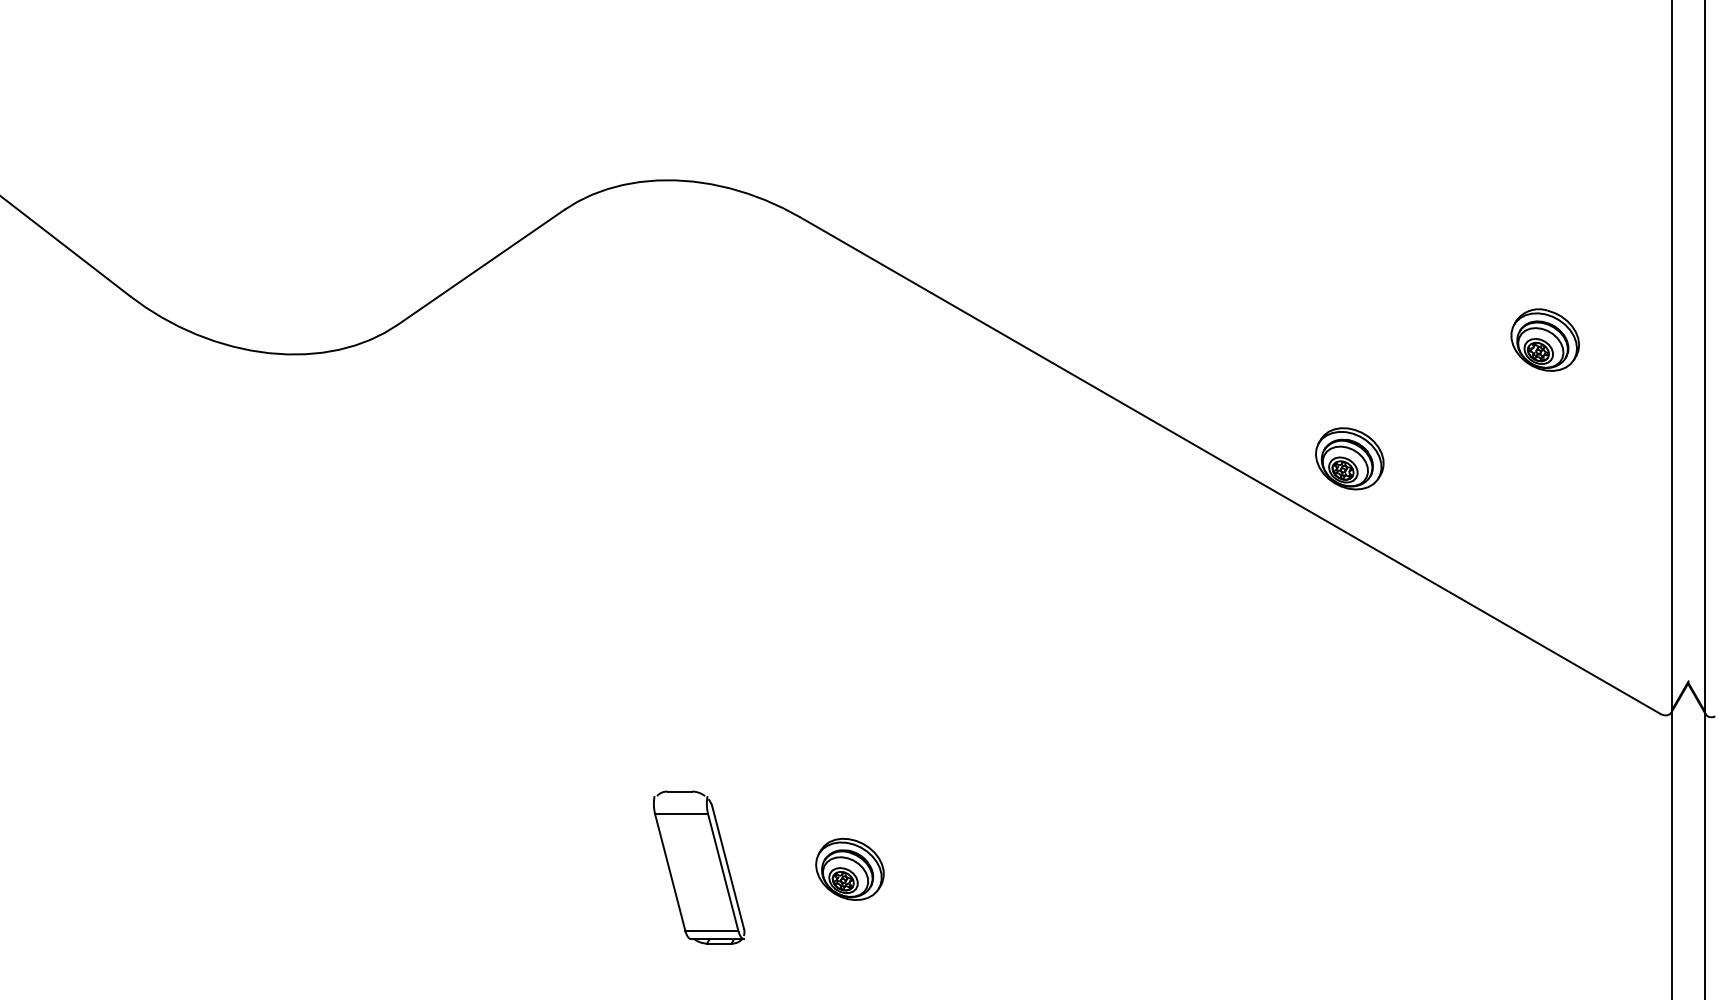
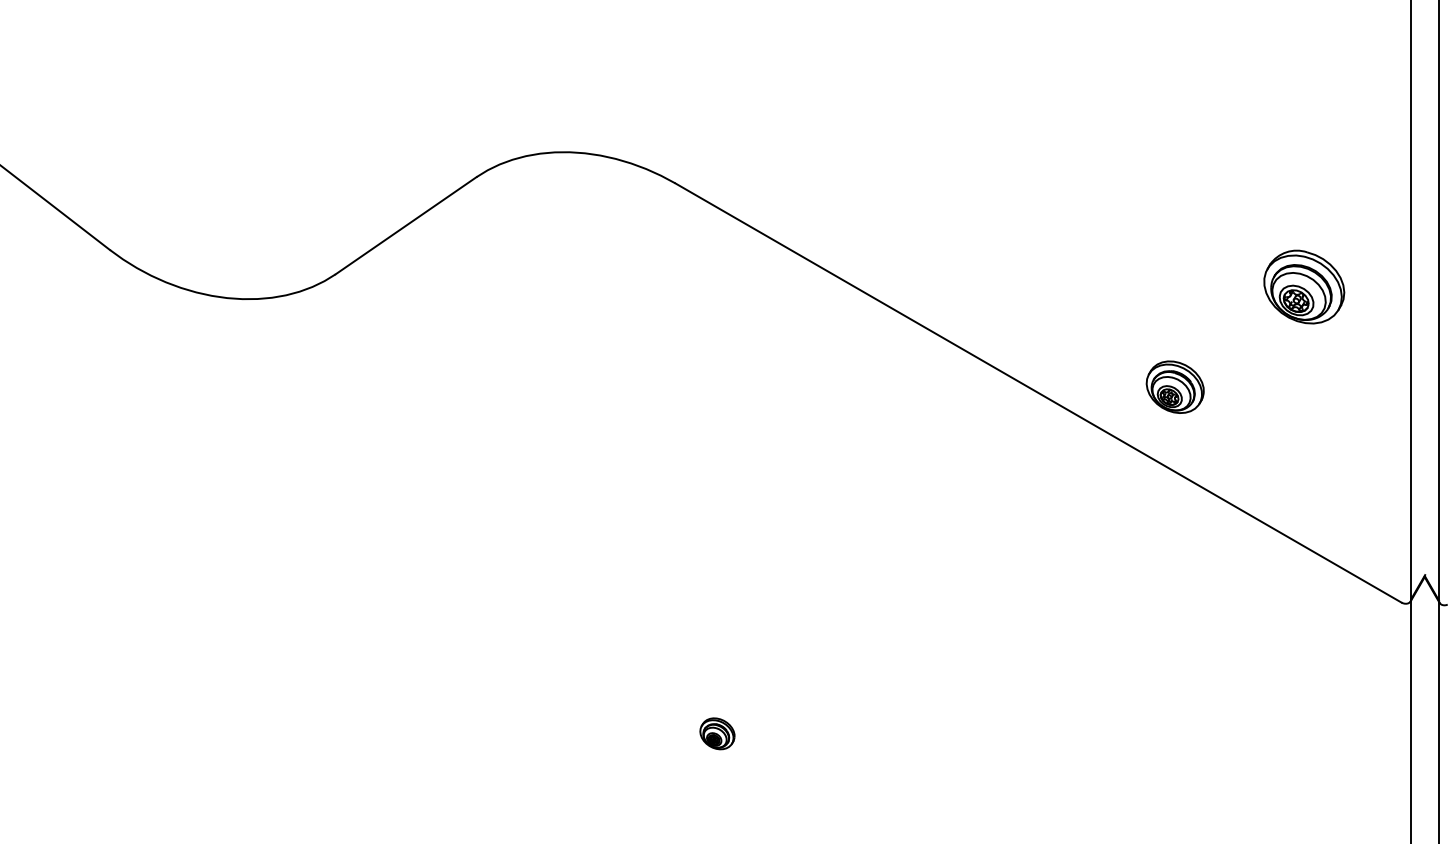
part: (1544, 339) -> (1303, 286), size x1.4
part: (1348, 457) -> (1174, 386), moved
part: (699, 867) -> (590, 732), removed
part: (850, 869) -> (717, 733), size x0.6

